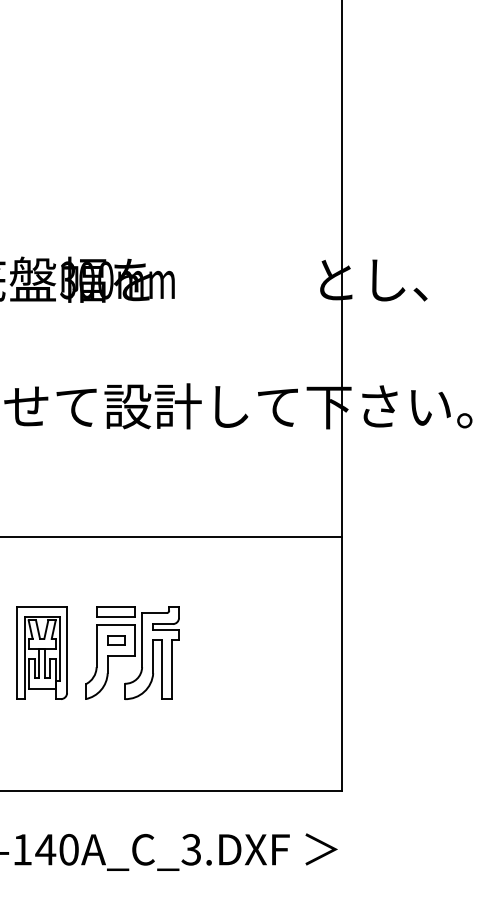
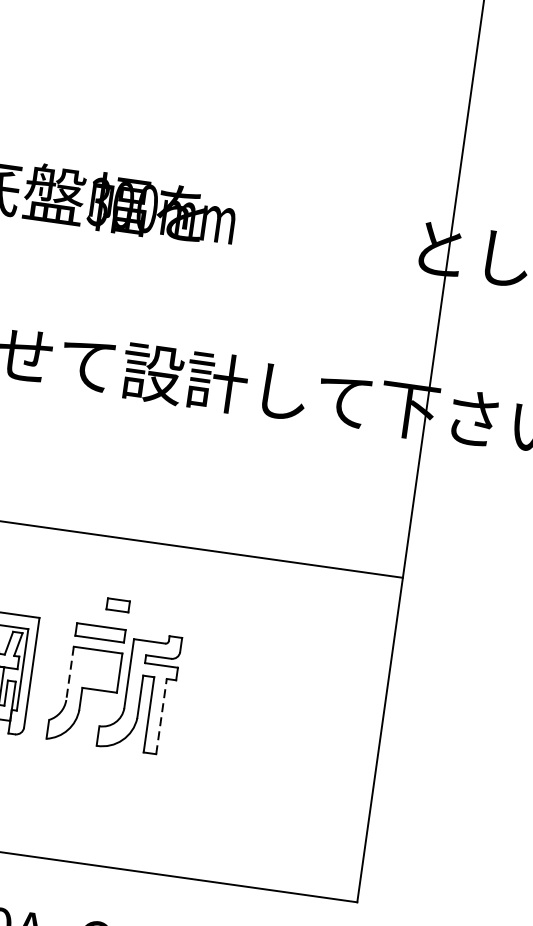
part: (116, 640) -> (118, 605), moved
line: (96, 646) -> (69, 673), solid -> dashed
line: (171, 669) -> (161, 716), solid -> dashed

